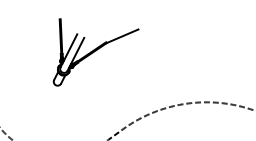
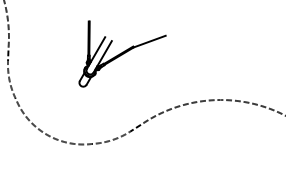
part: (95, 49) -> (122, 53), moved

